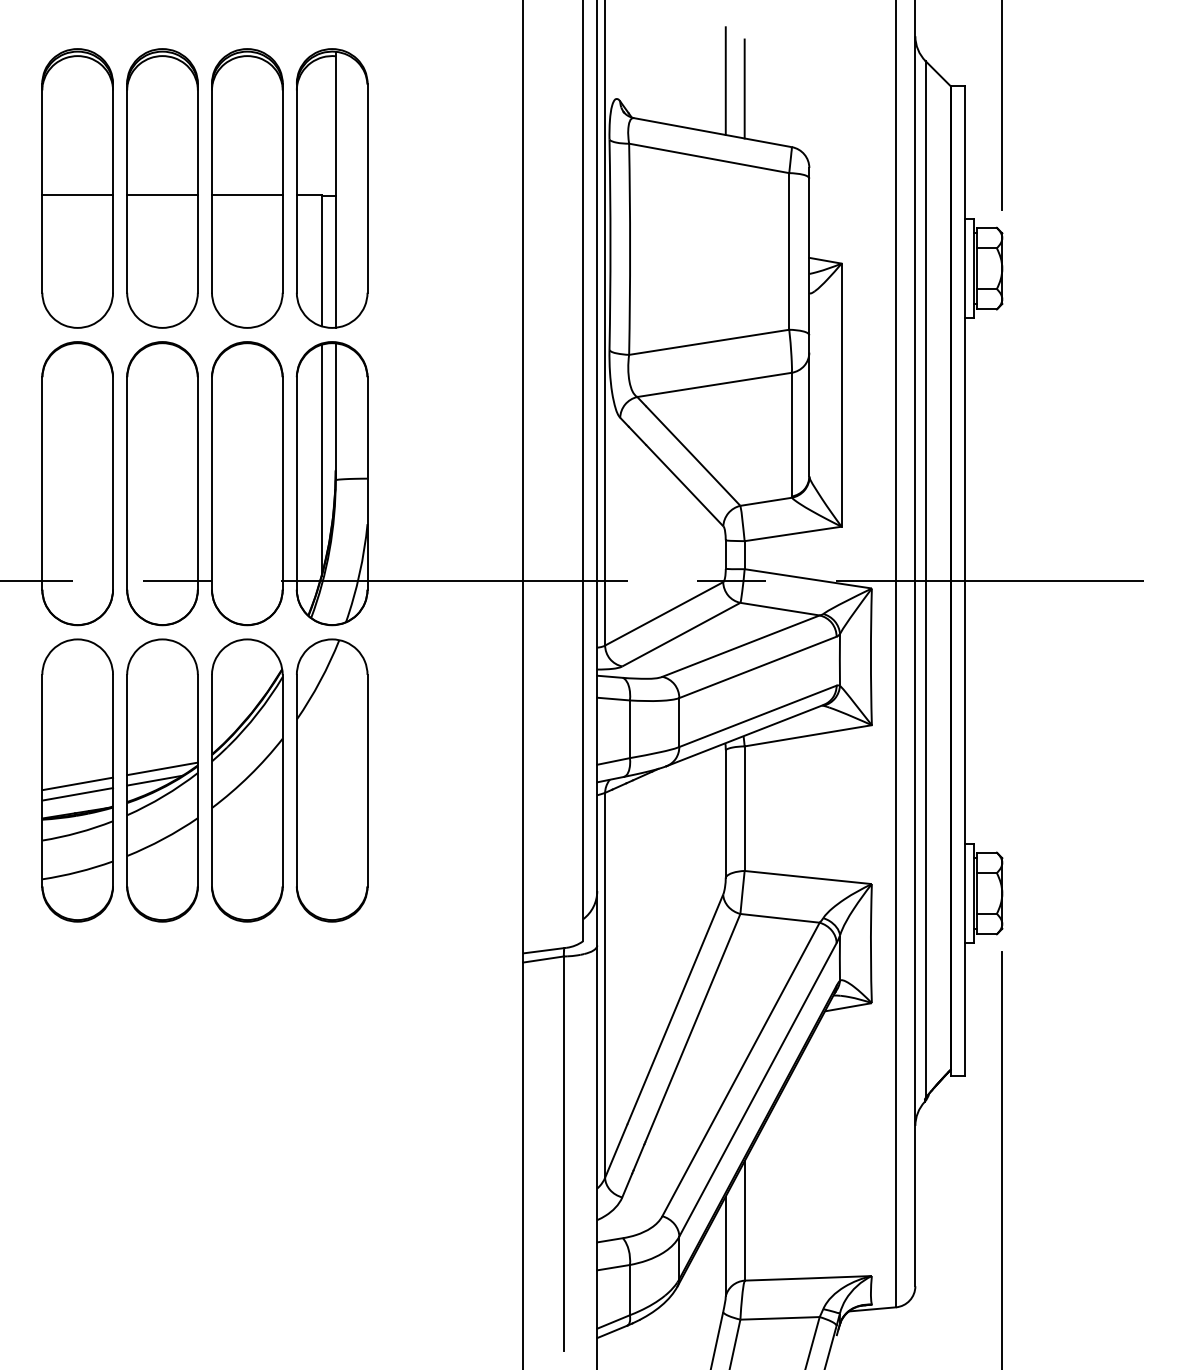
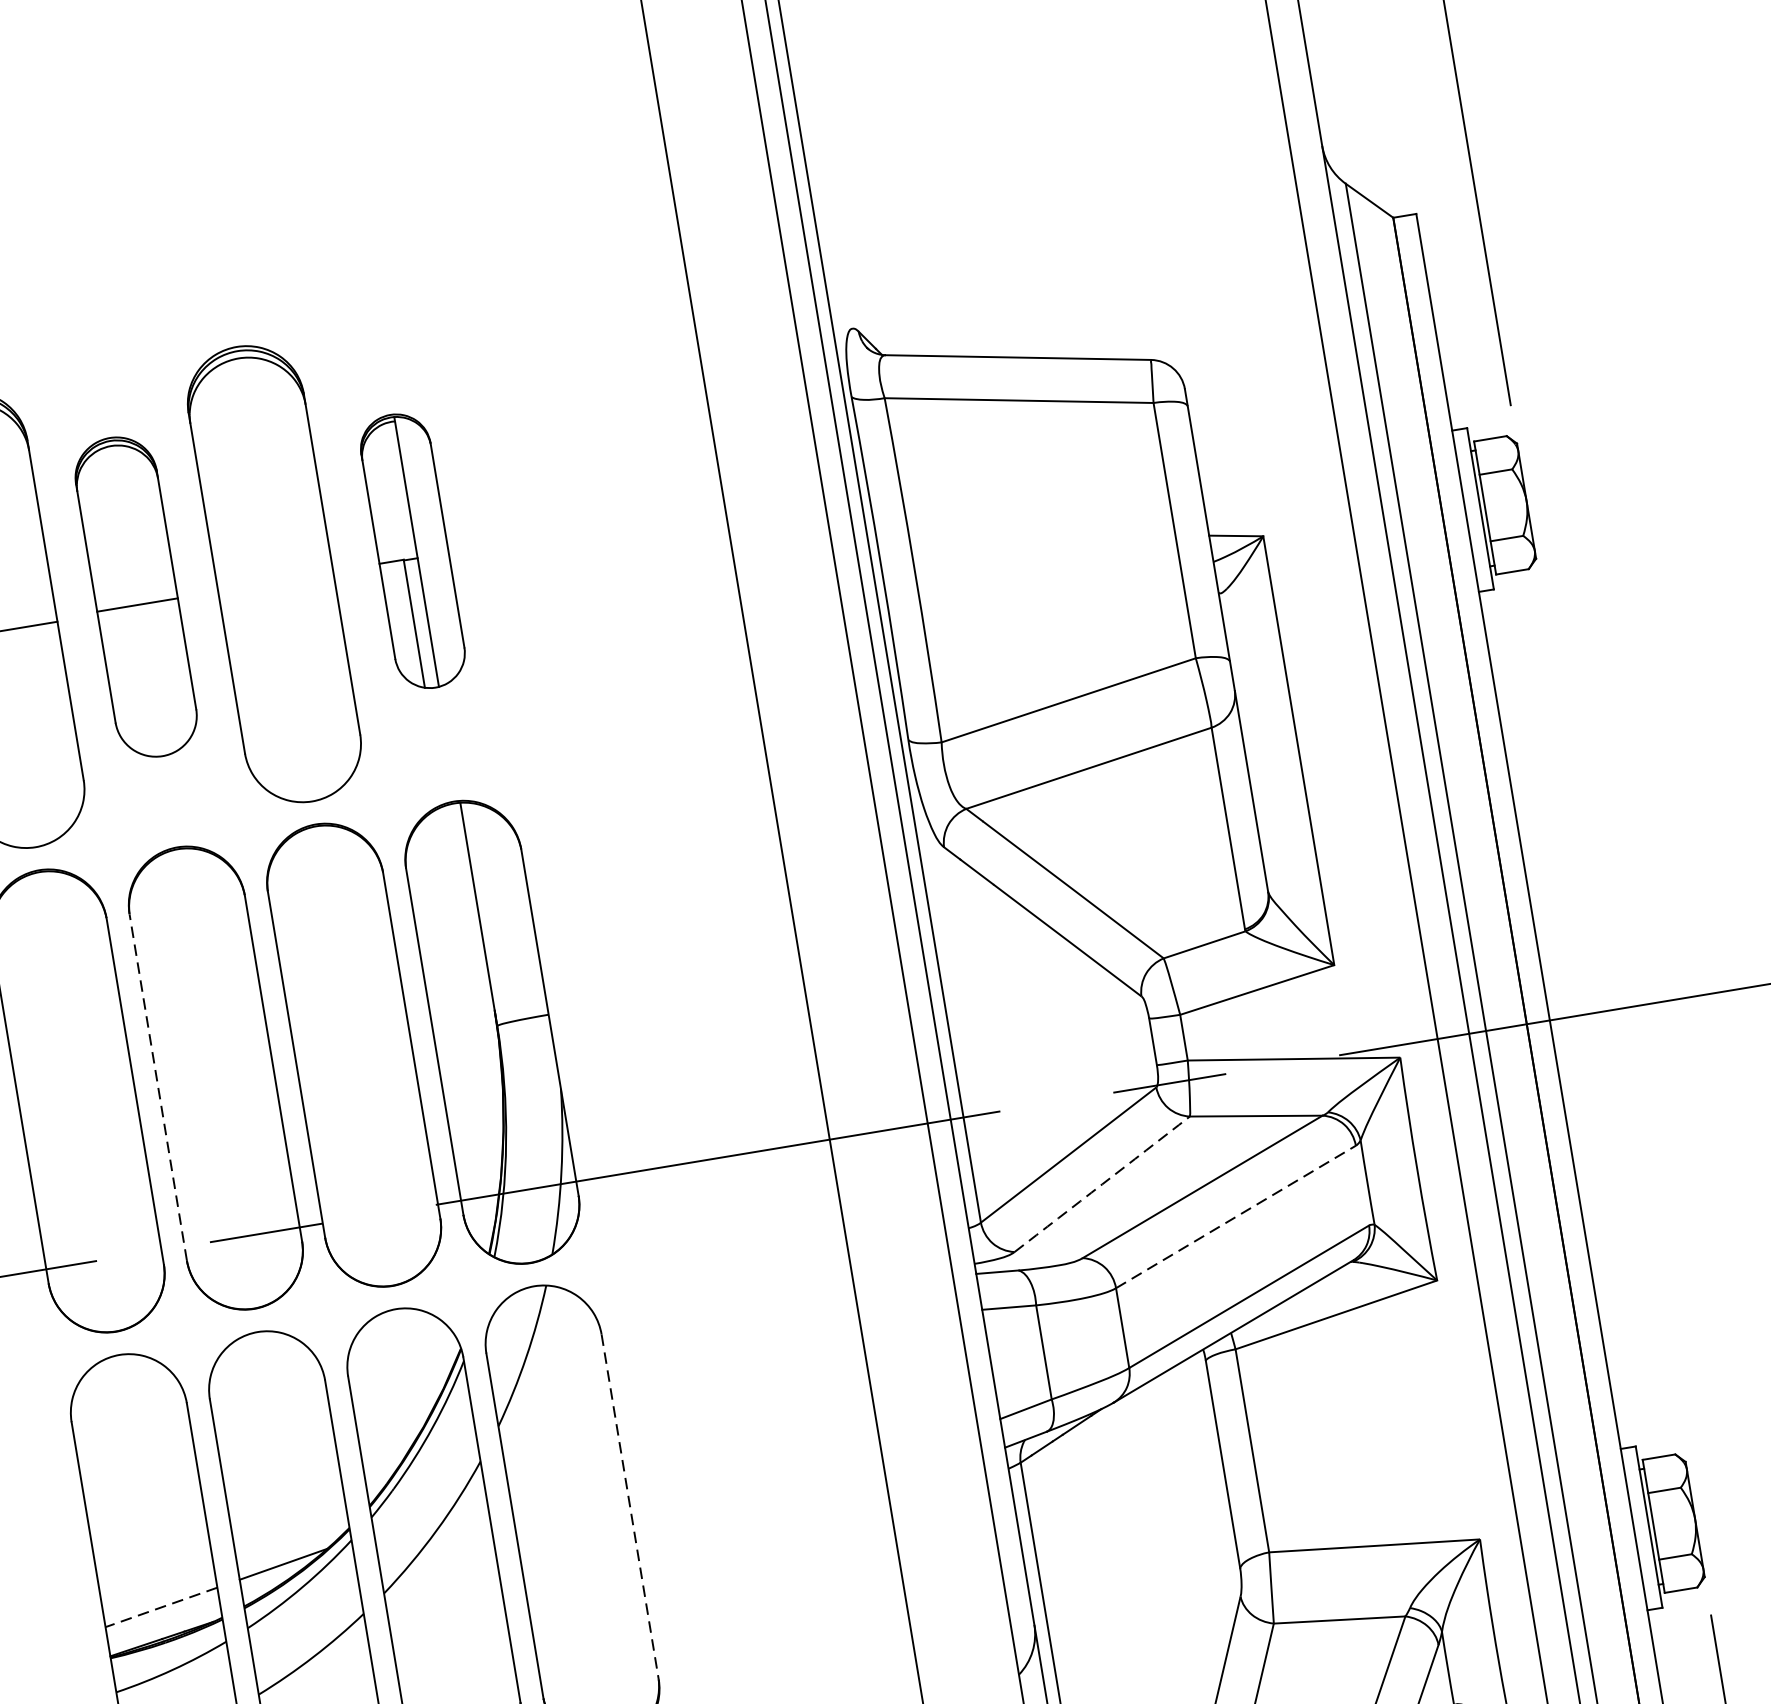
line: (725, 81) -> (1024, 270), removed
line: (744, 88) -> (1057, 277), removed
part: (162, 188) -> (136, 597), size x0.7
part: (332, 188) -> (413, 551), size x0.6
line: (247, 195) -> (276, 585), removed
line: (321, 459) -> (468, 995), removed
line: (127, 483) -> (158, 1087), solid -> dashed
arc: (681, 634) -> (1102, 1183), solid -> dashed
line: (758, 667) -> (1236, 1216), solid -> dashed
line: (162, 768) -> (292, 1542), removed
line: (367, 780) -> (630, 1506), solid -> dashed
line: (77, 783) -> (158, 1589), removed
line: (77, 794) -> (161, 1607), solid -> dashed

